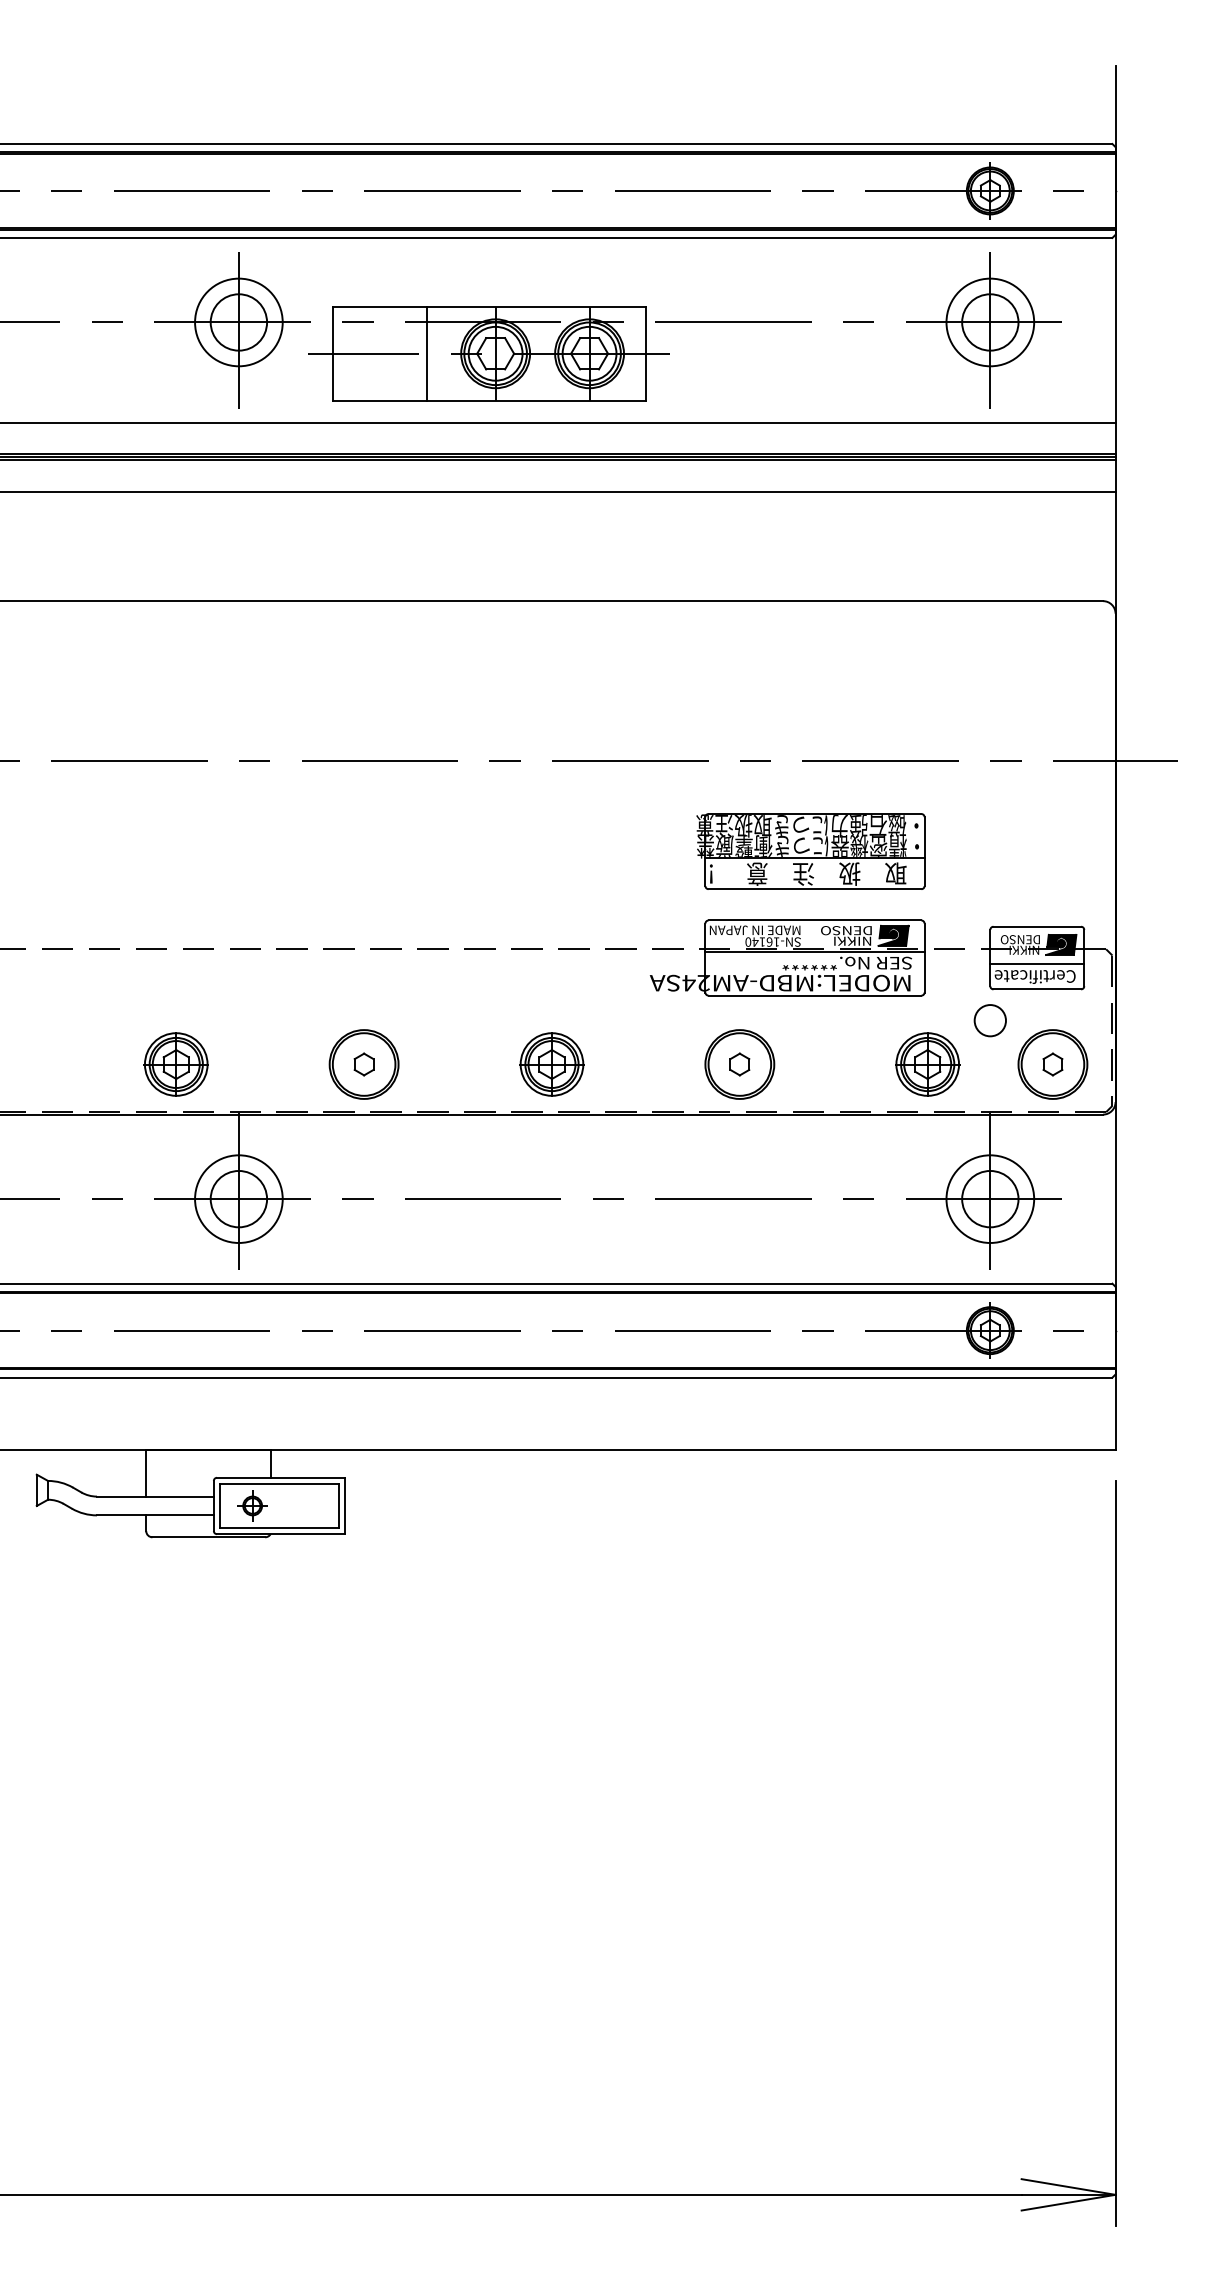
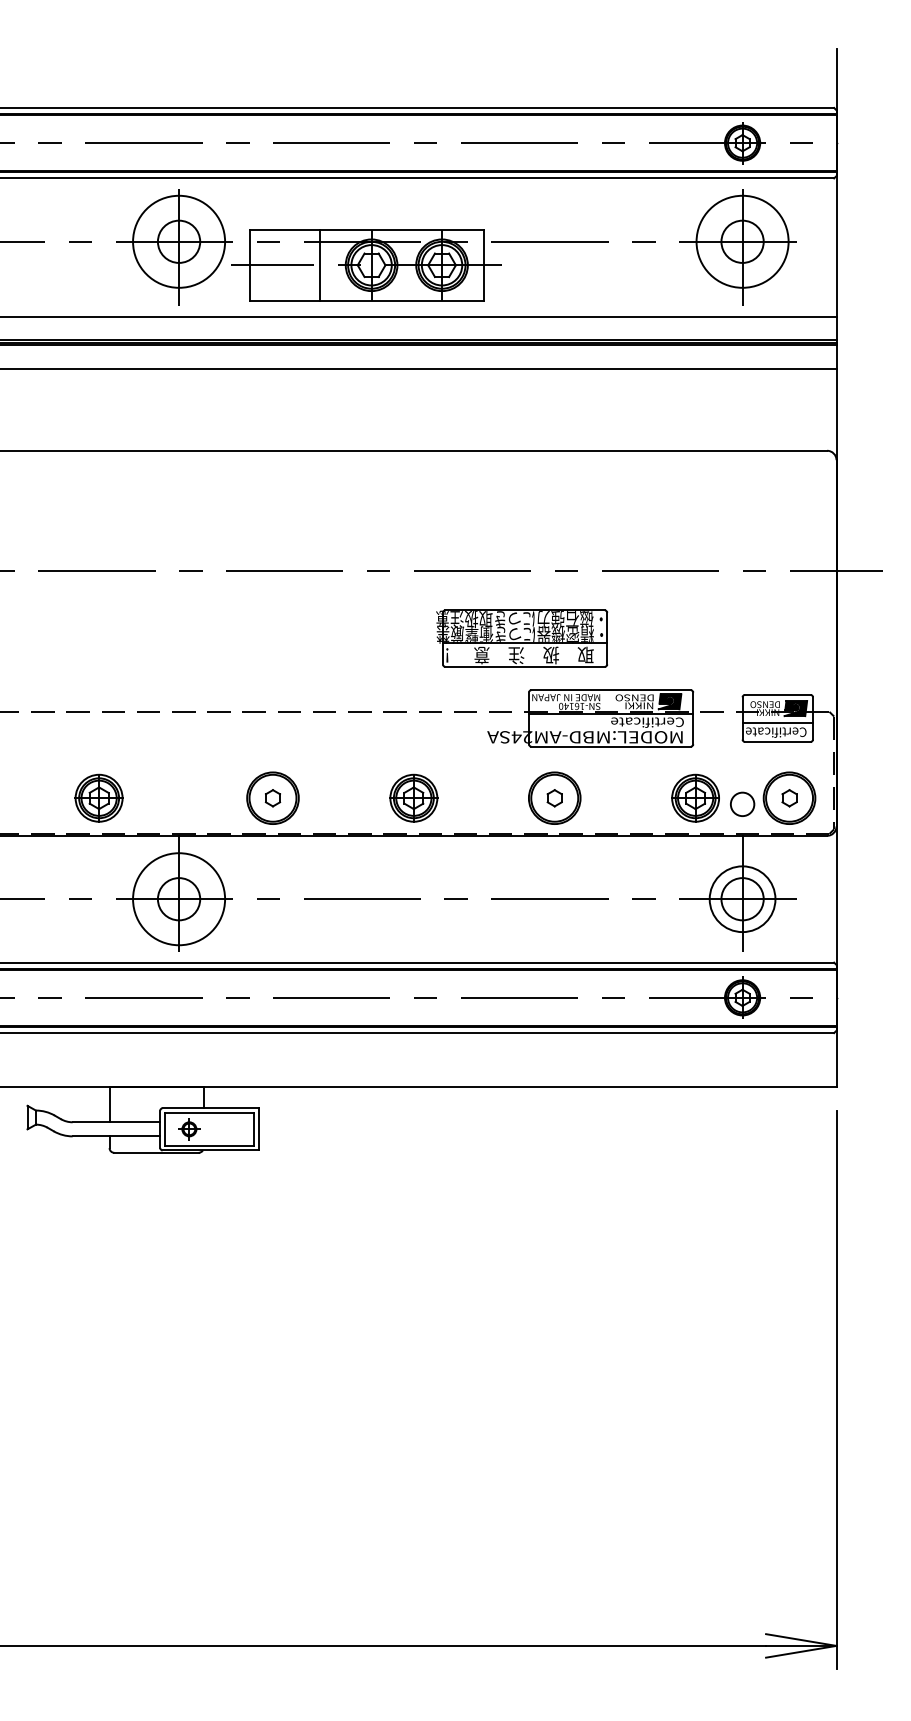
circle: (238, 322) -> (178, 241), size x1.4
circle: (990, 322) -> (742, 241), size x1.4
part: (811, 851) -> (522, 638), moved
text: (846, 963) -> (634, 722), SER No.****** -> Certificate
circle: (990, 1019) -> (742, 803), moved
part: (175, 1063) -> (98, 797), moved
circle: (238, 1199) -> (178, 899), size x1.4

